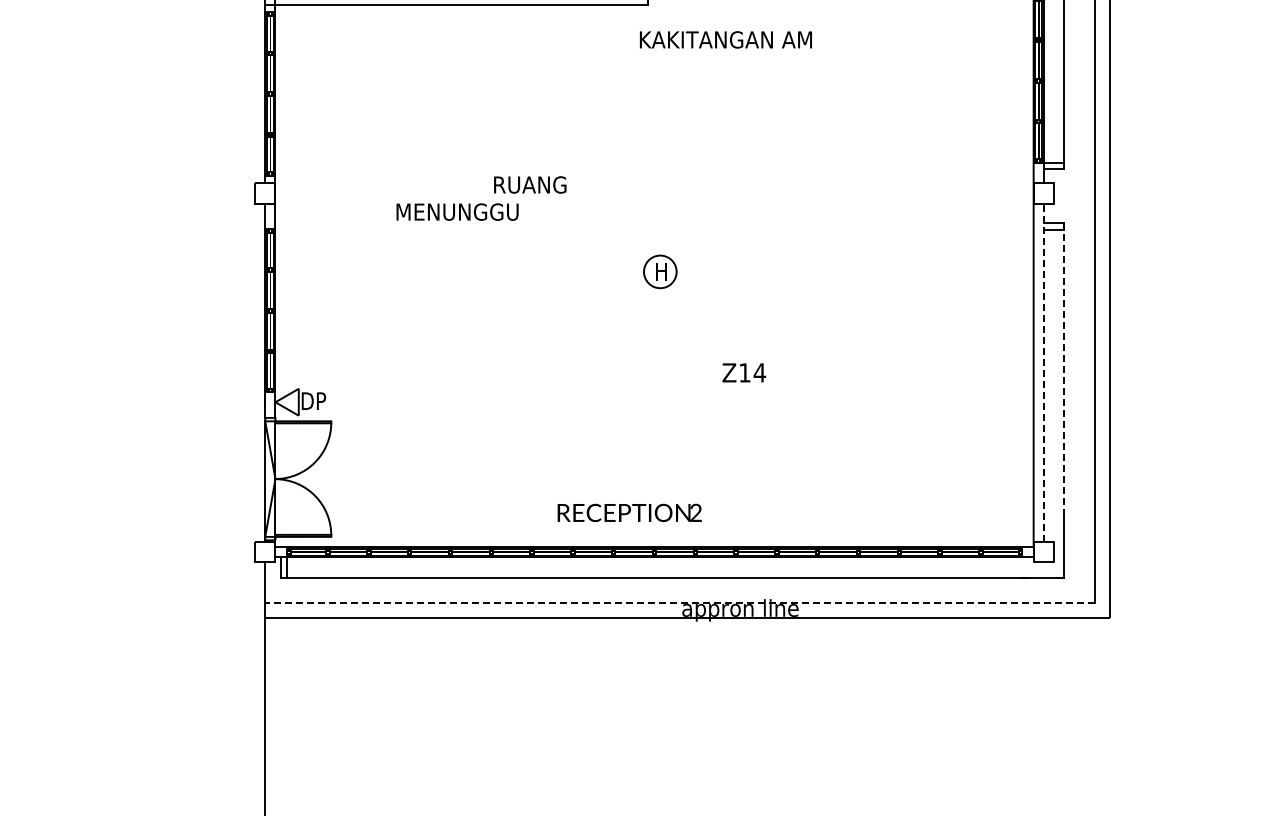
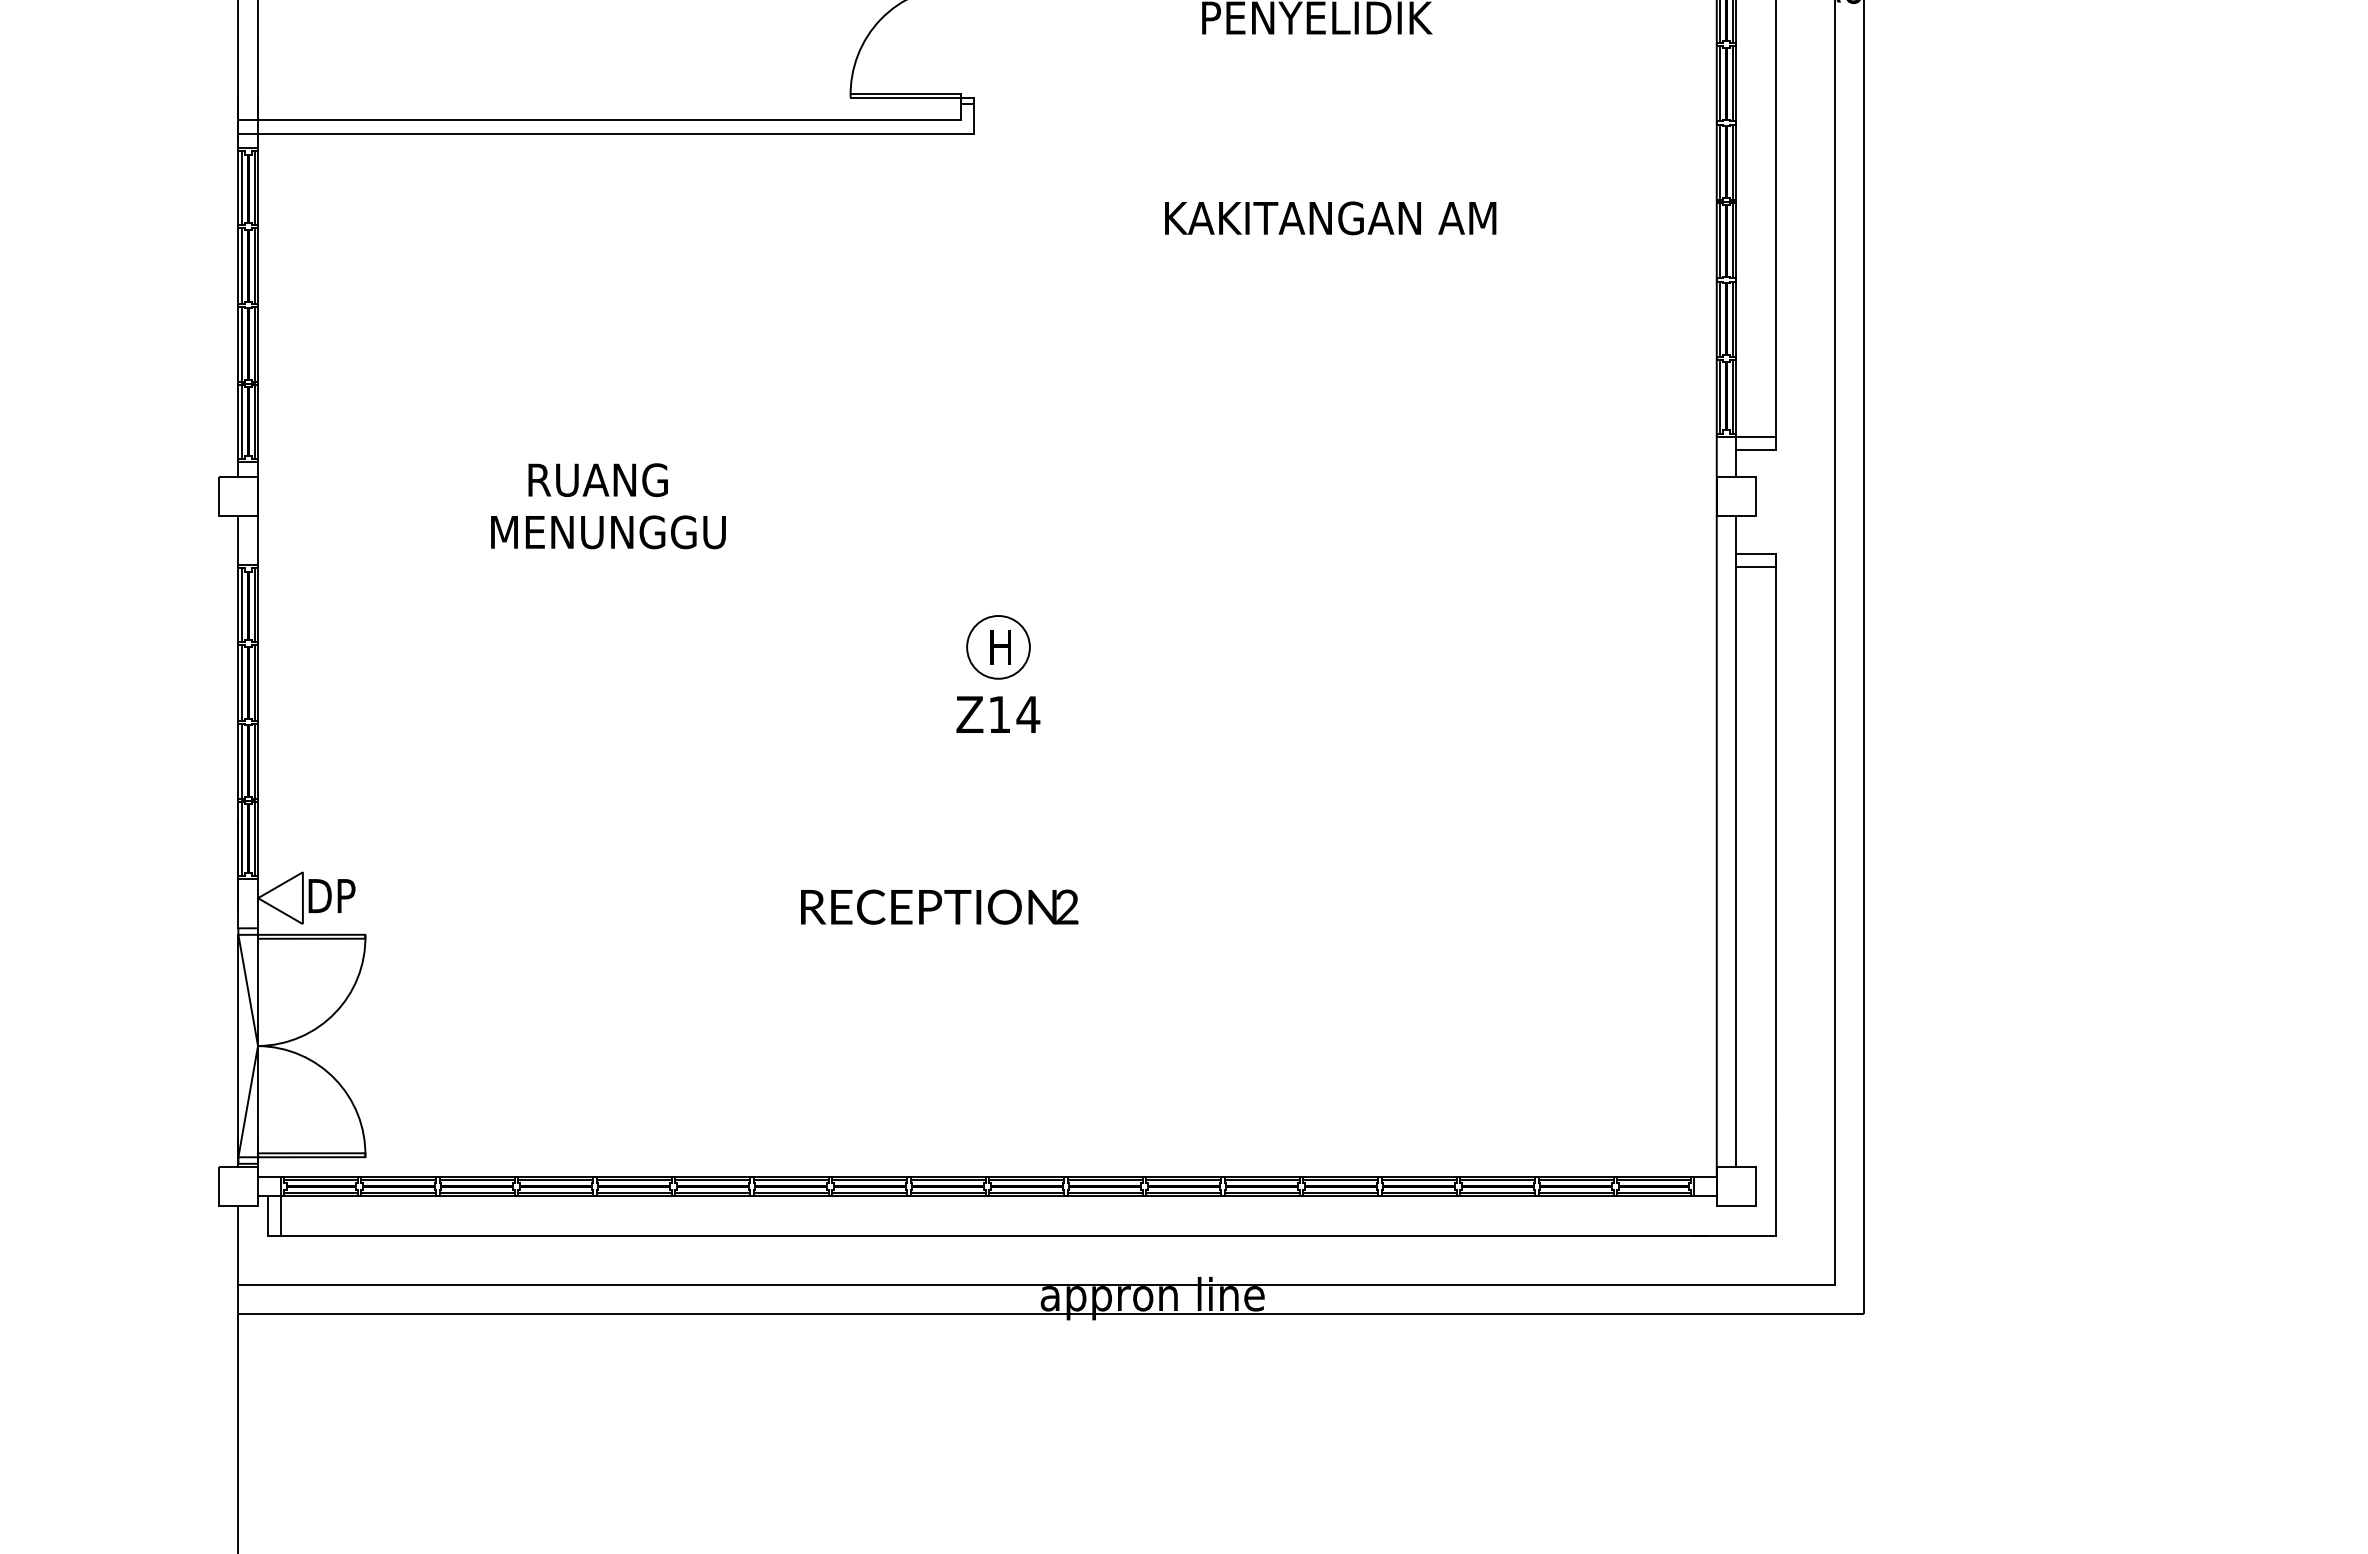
text: (725, 39) -> (1329, 217), moved
text: (530, 184) -> (598, 479), moved
line: (1064, 368) -> (1776, 833), dashed -> solid
text: (743, 372) -> (996, 713), moved
line: (1043, 372) -> (1735, 840), dashed -> solid
text: (629, 512) -> (939, 906), moved
line: (680, 603) -> (1037, 1285), dashed -> solid

